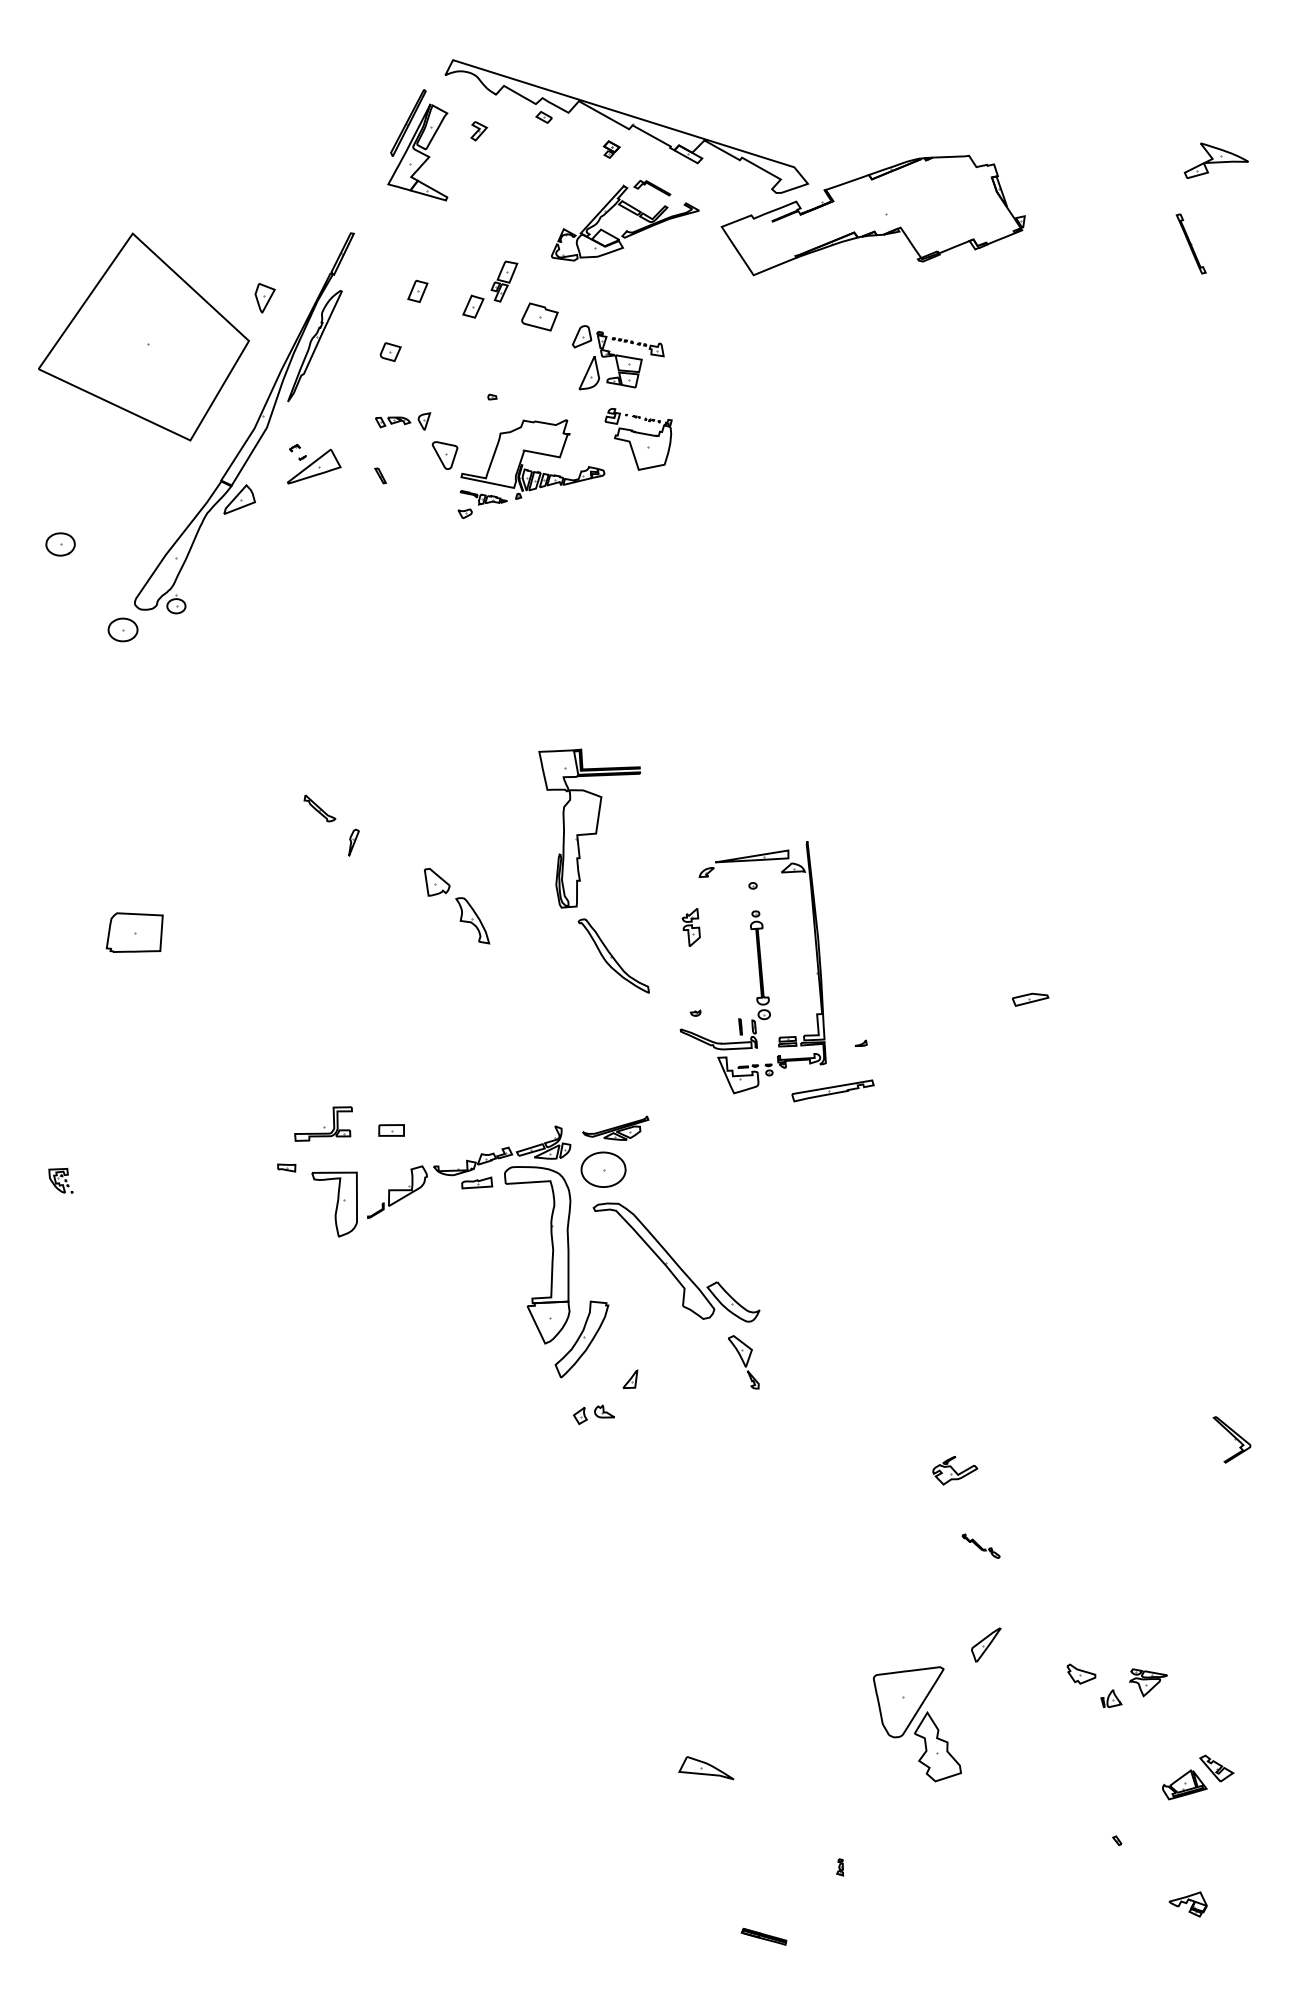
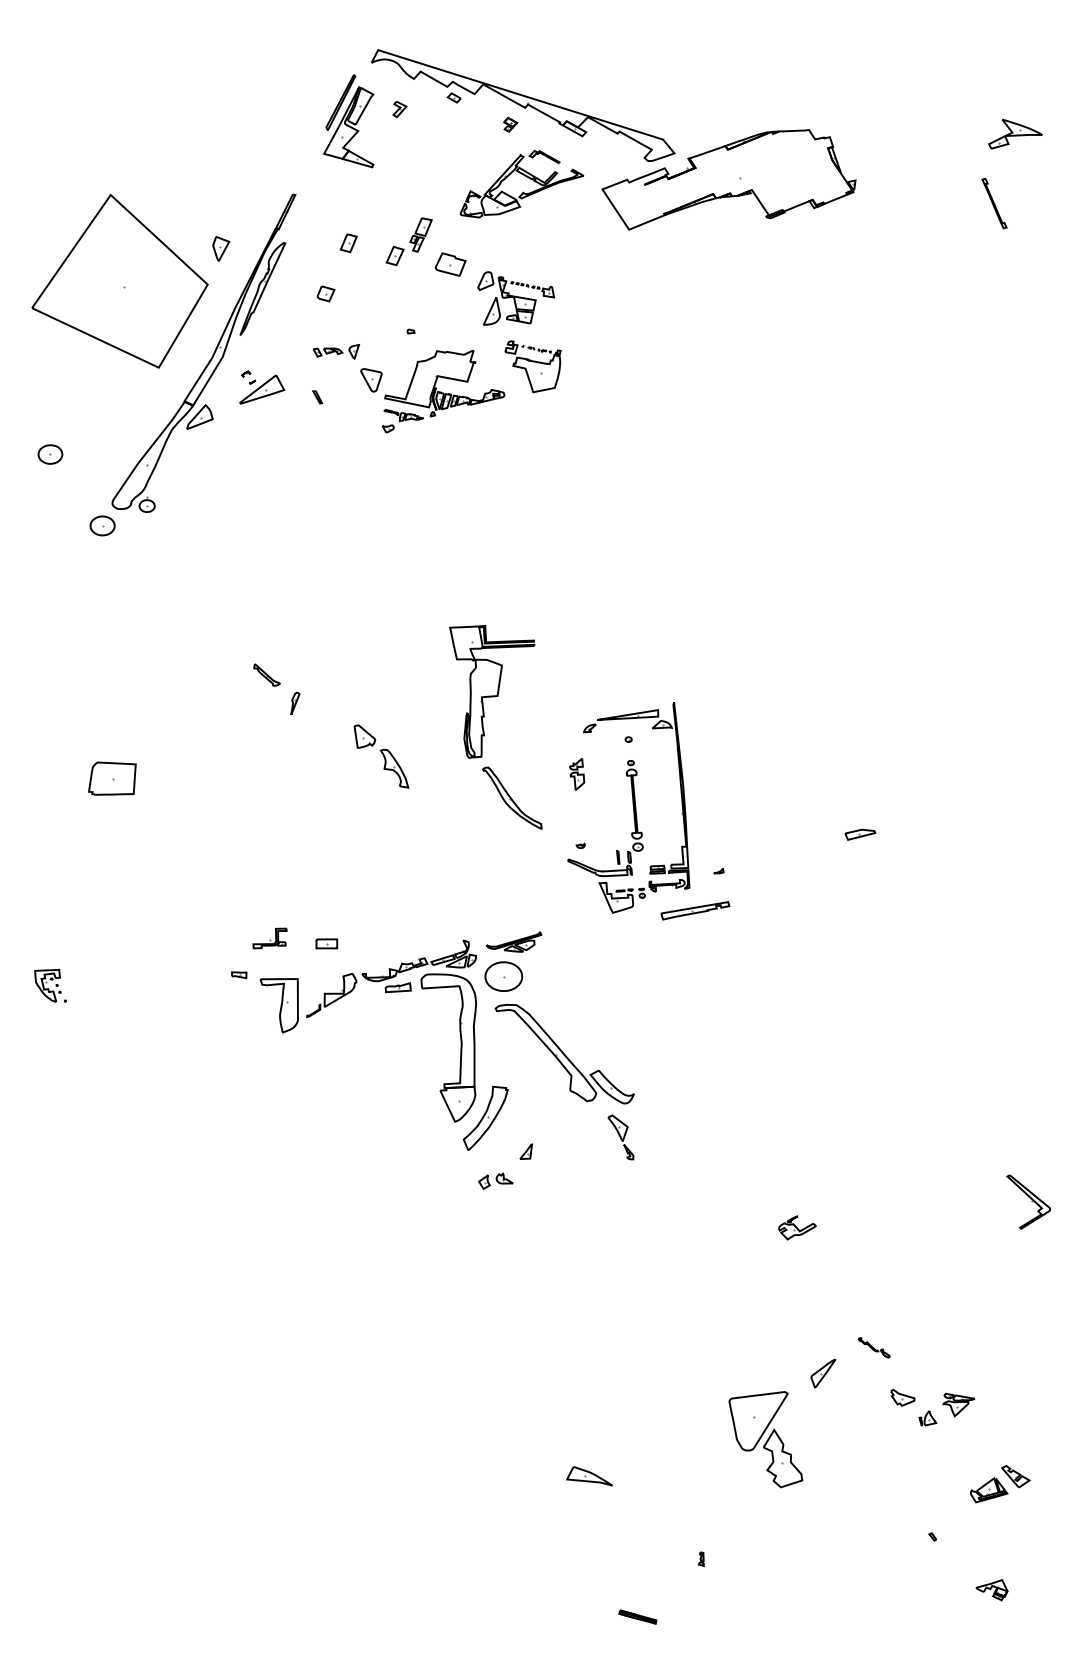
part: (323, 1123) -> (269, 938), size x0.7
part: (60, 1180) -> (50, 985), size x1.6
part: (1231, 1439) -> (1028, 1201), size x1.4
part: (980, 1545) -> (873, 1347), moved

